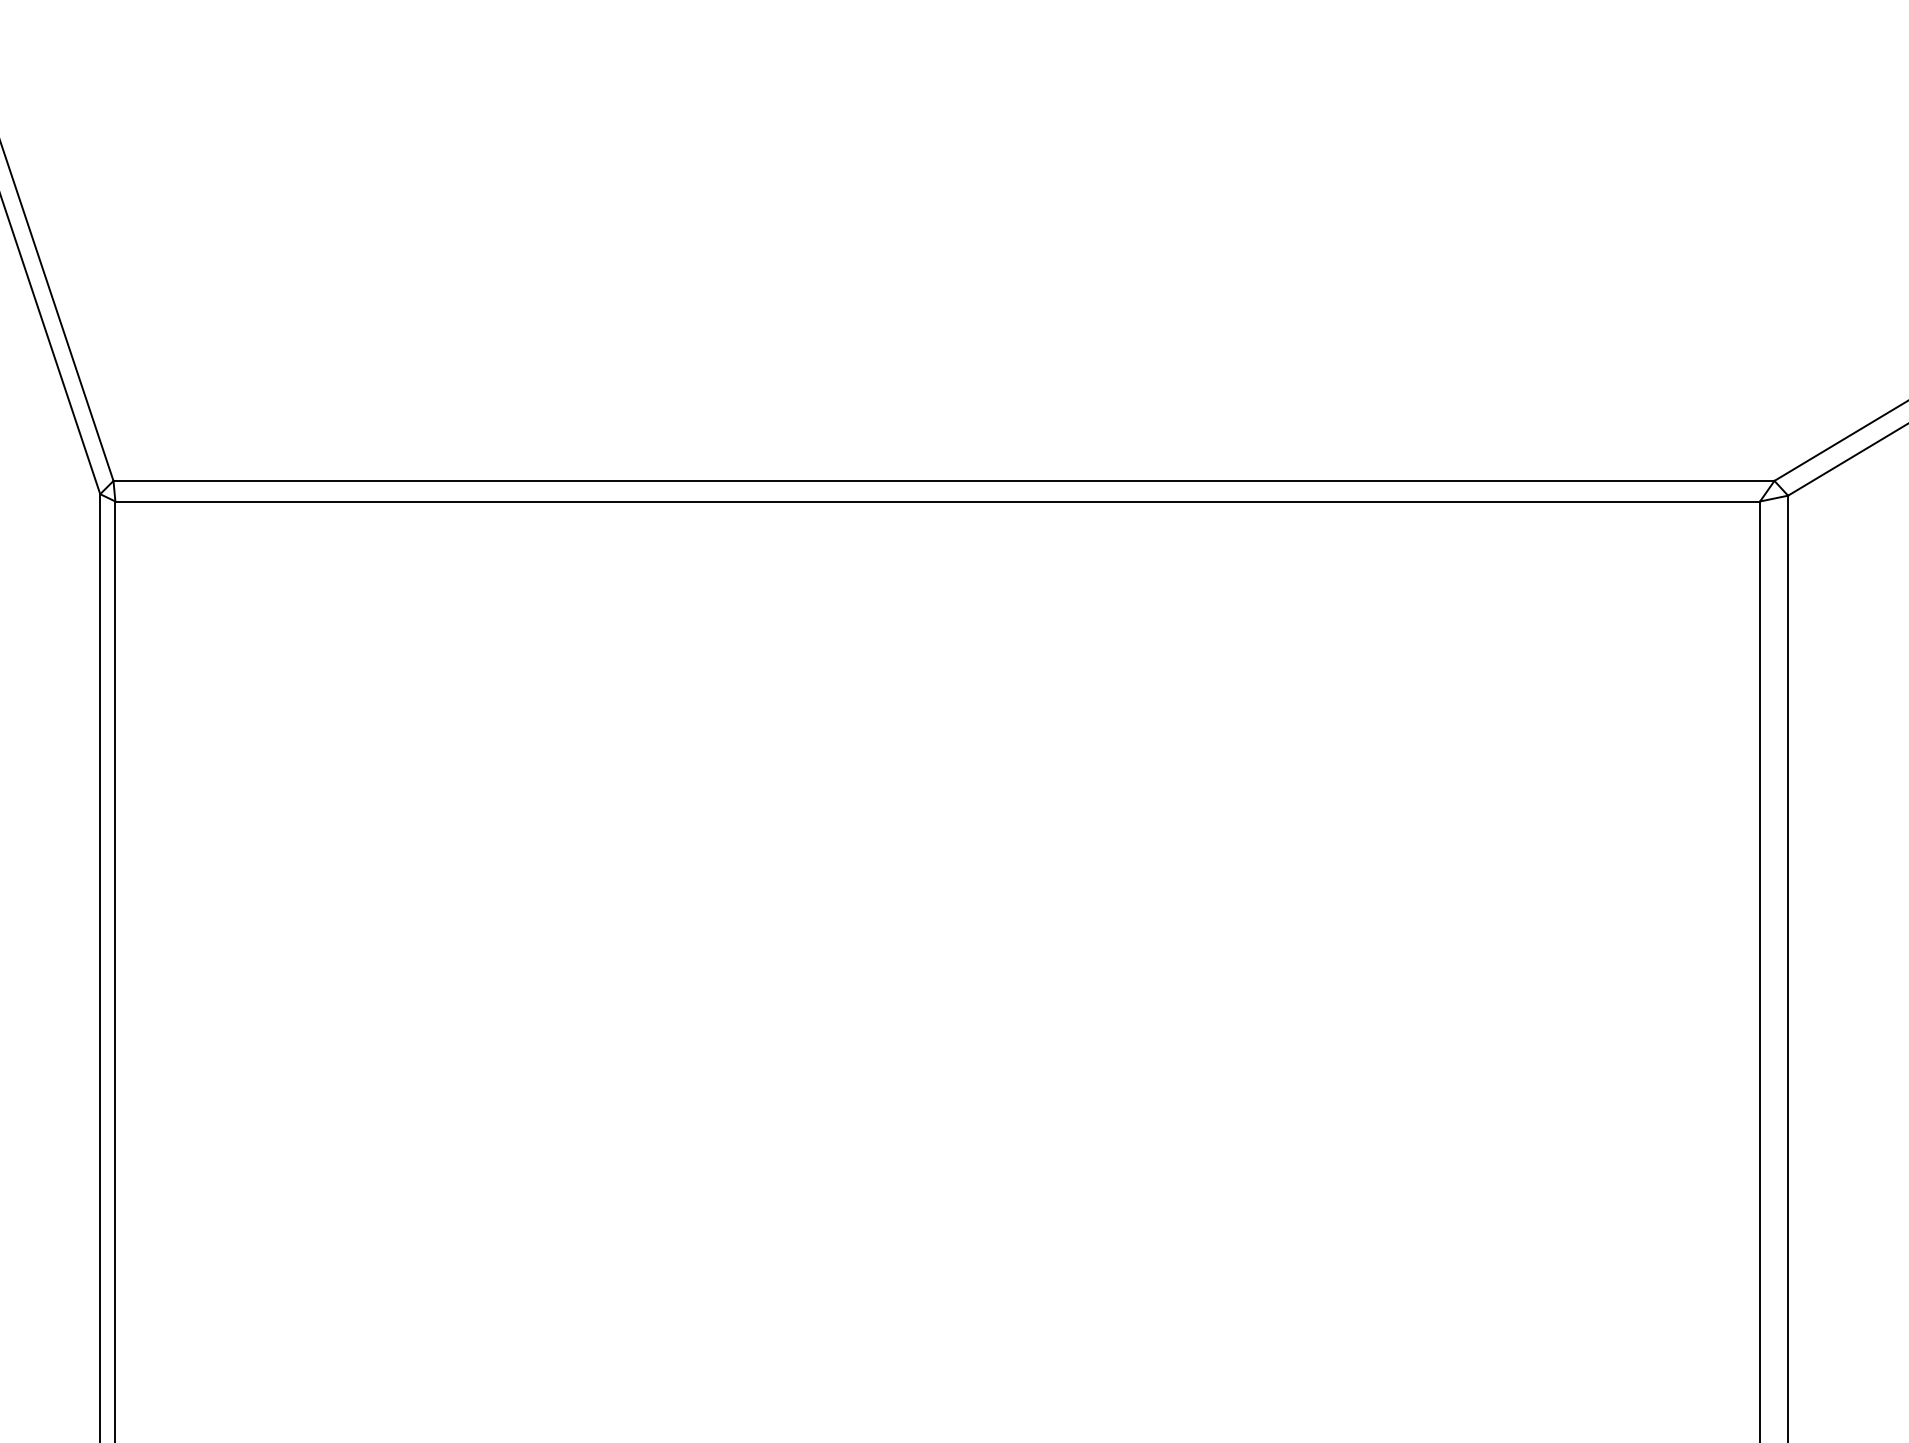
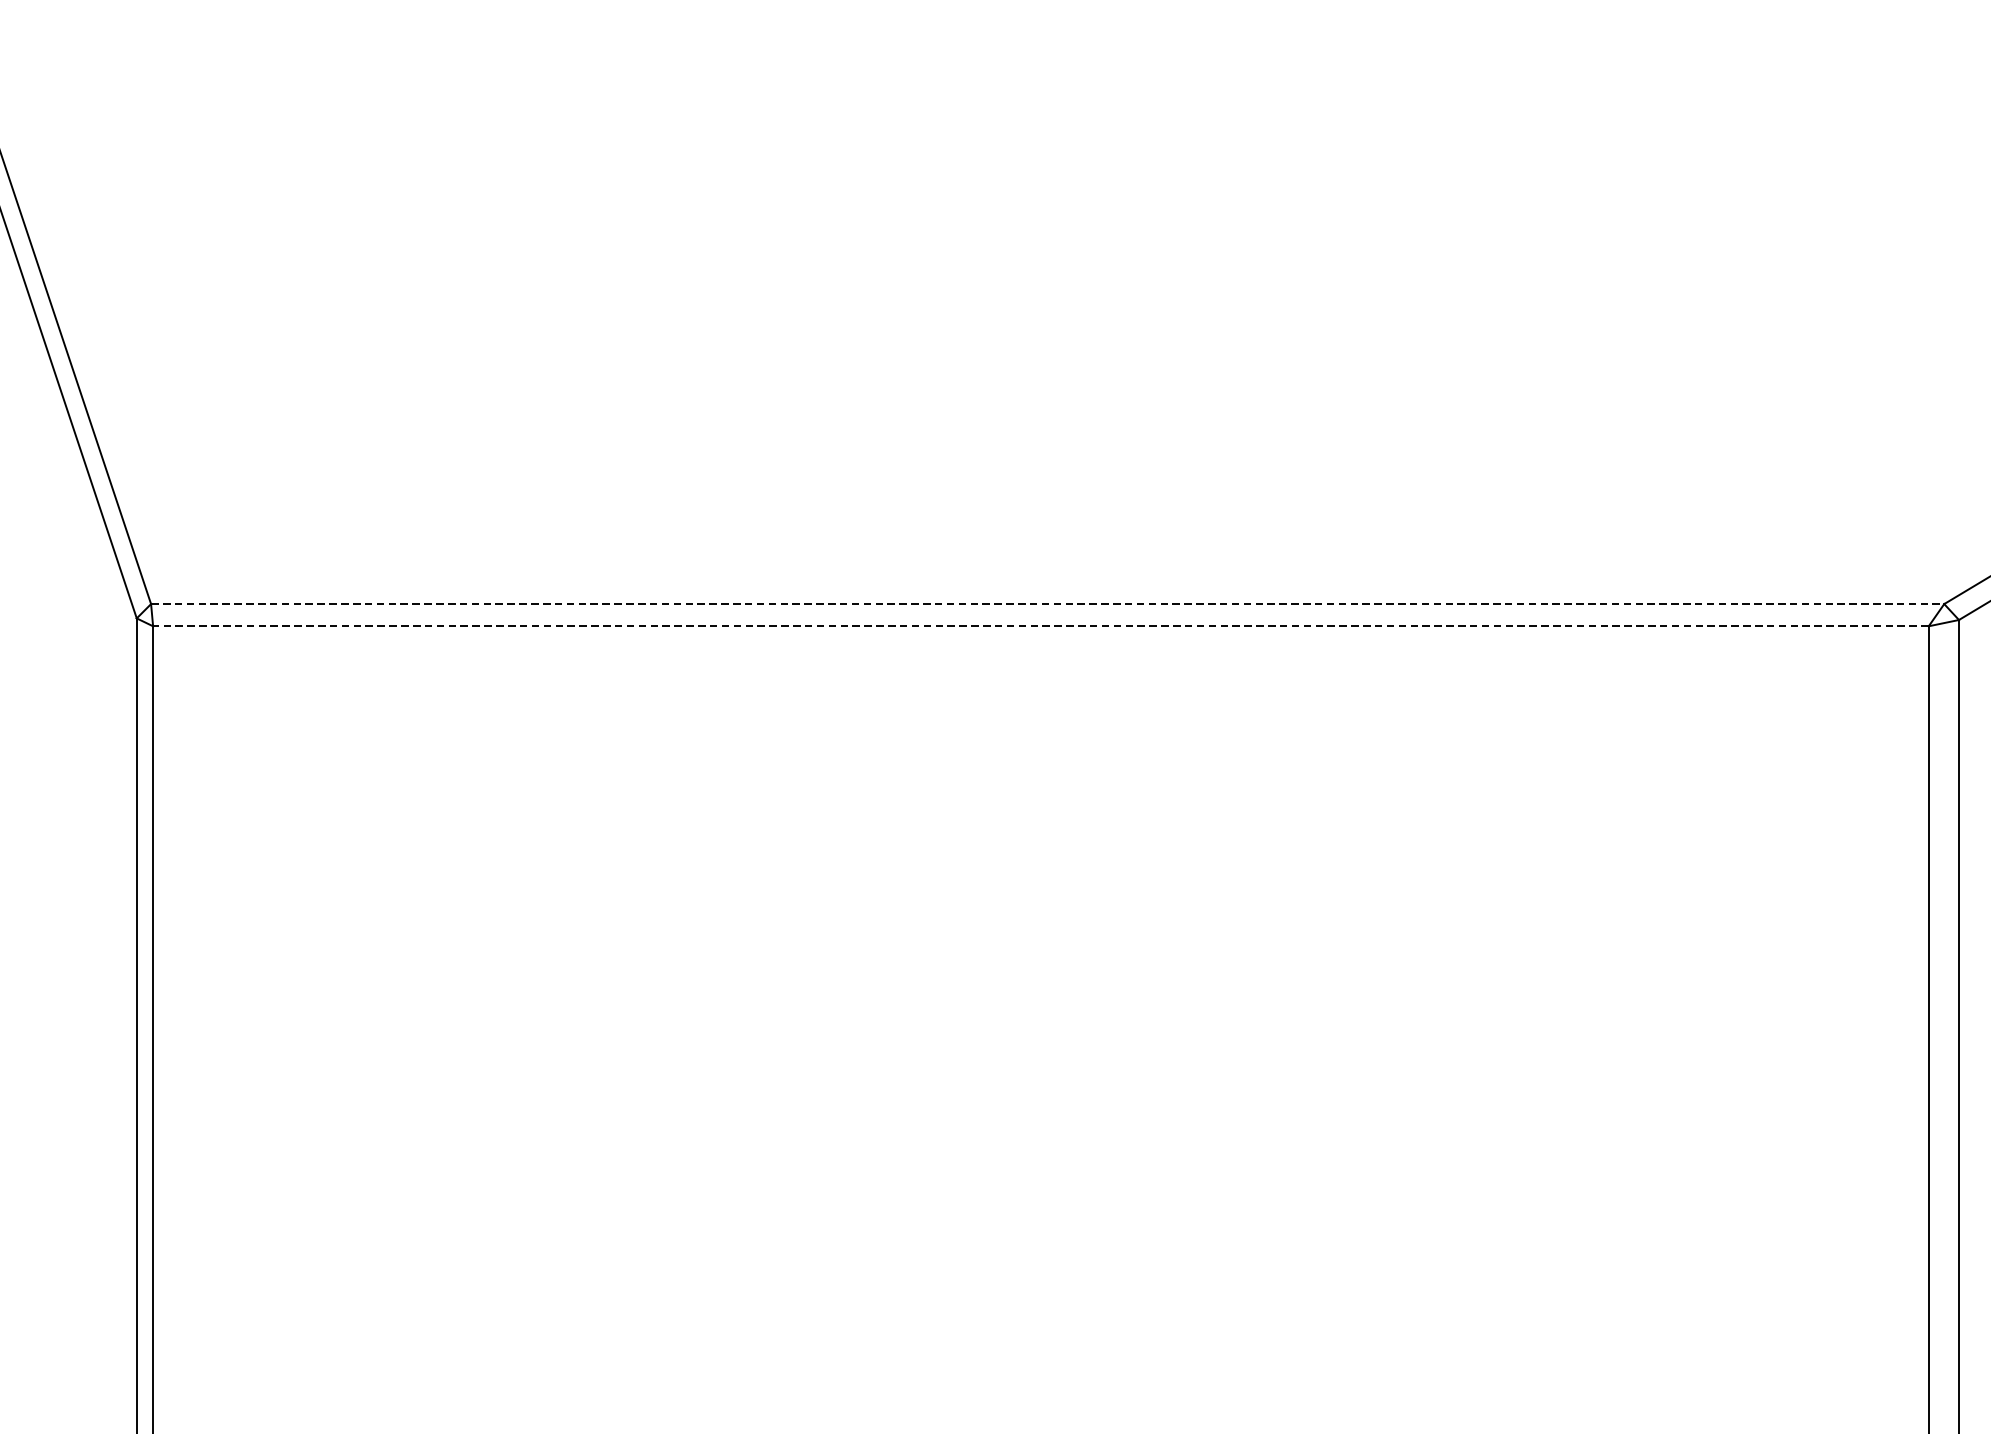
line: (944, 480) -> (1048, 603), solid -> dashed
line: (937, 501) -> (1040, 626), solid -> dashed

